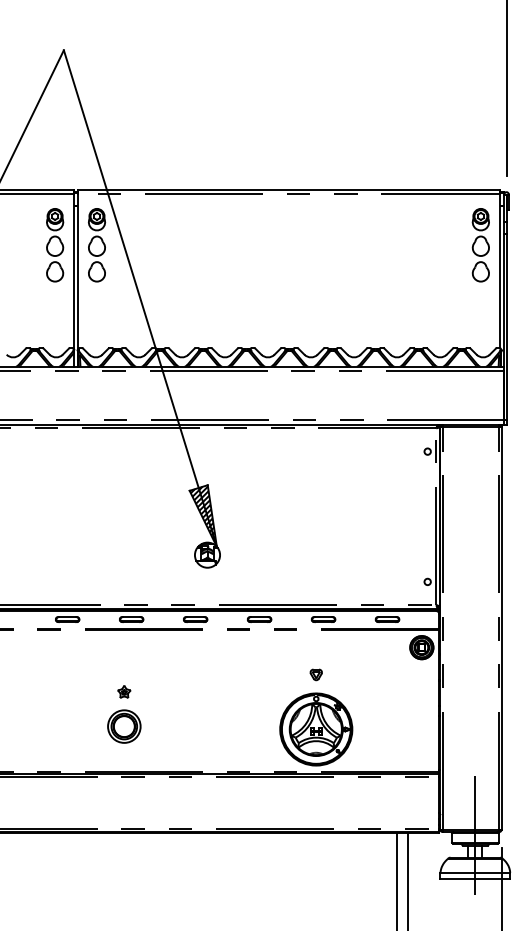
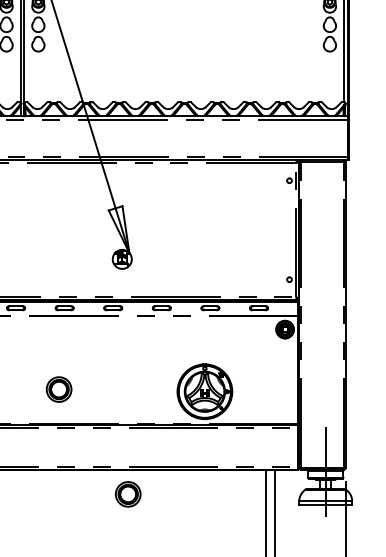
hatch: (203, 516) -> (119, 229), removed
part: (315, 674) -> (204, 349), removed
part: (124, 691) -> (59, 362), removed
part: (215, 864) -> (128, 494), added

